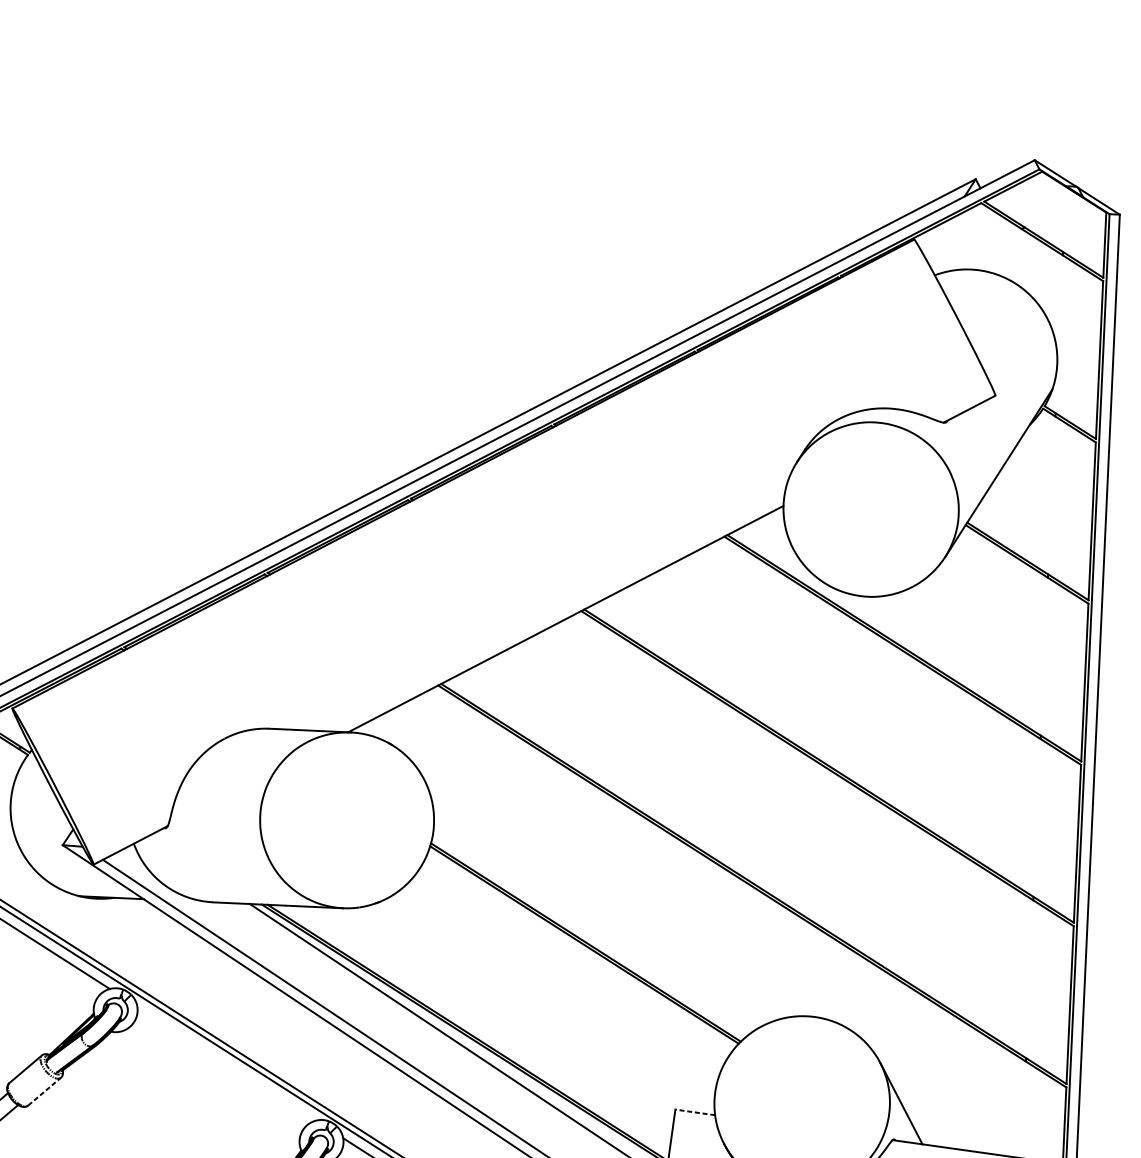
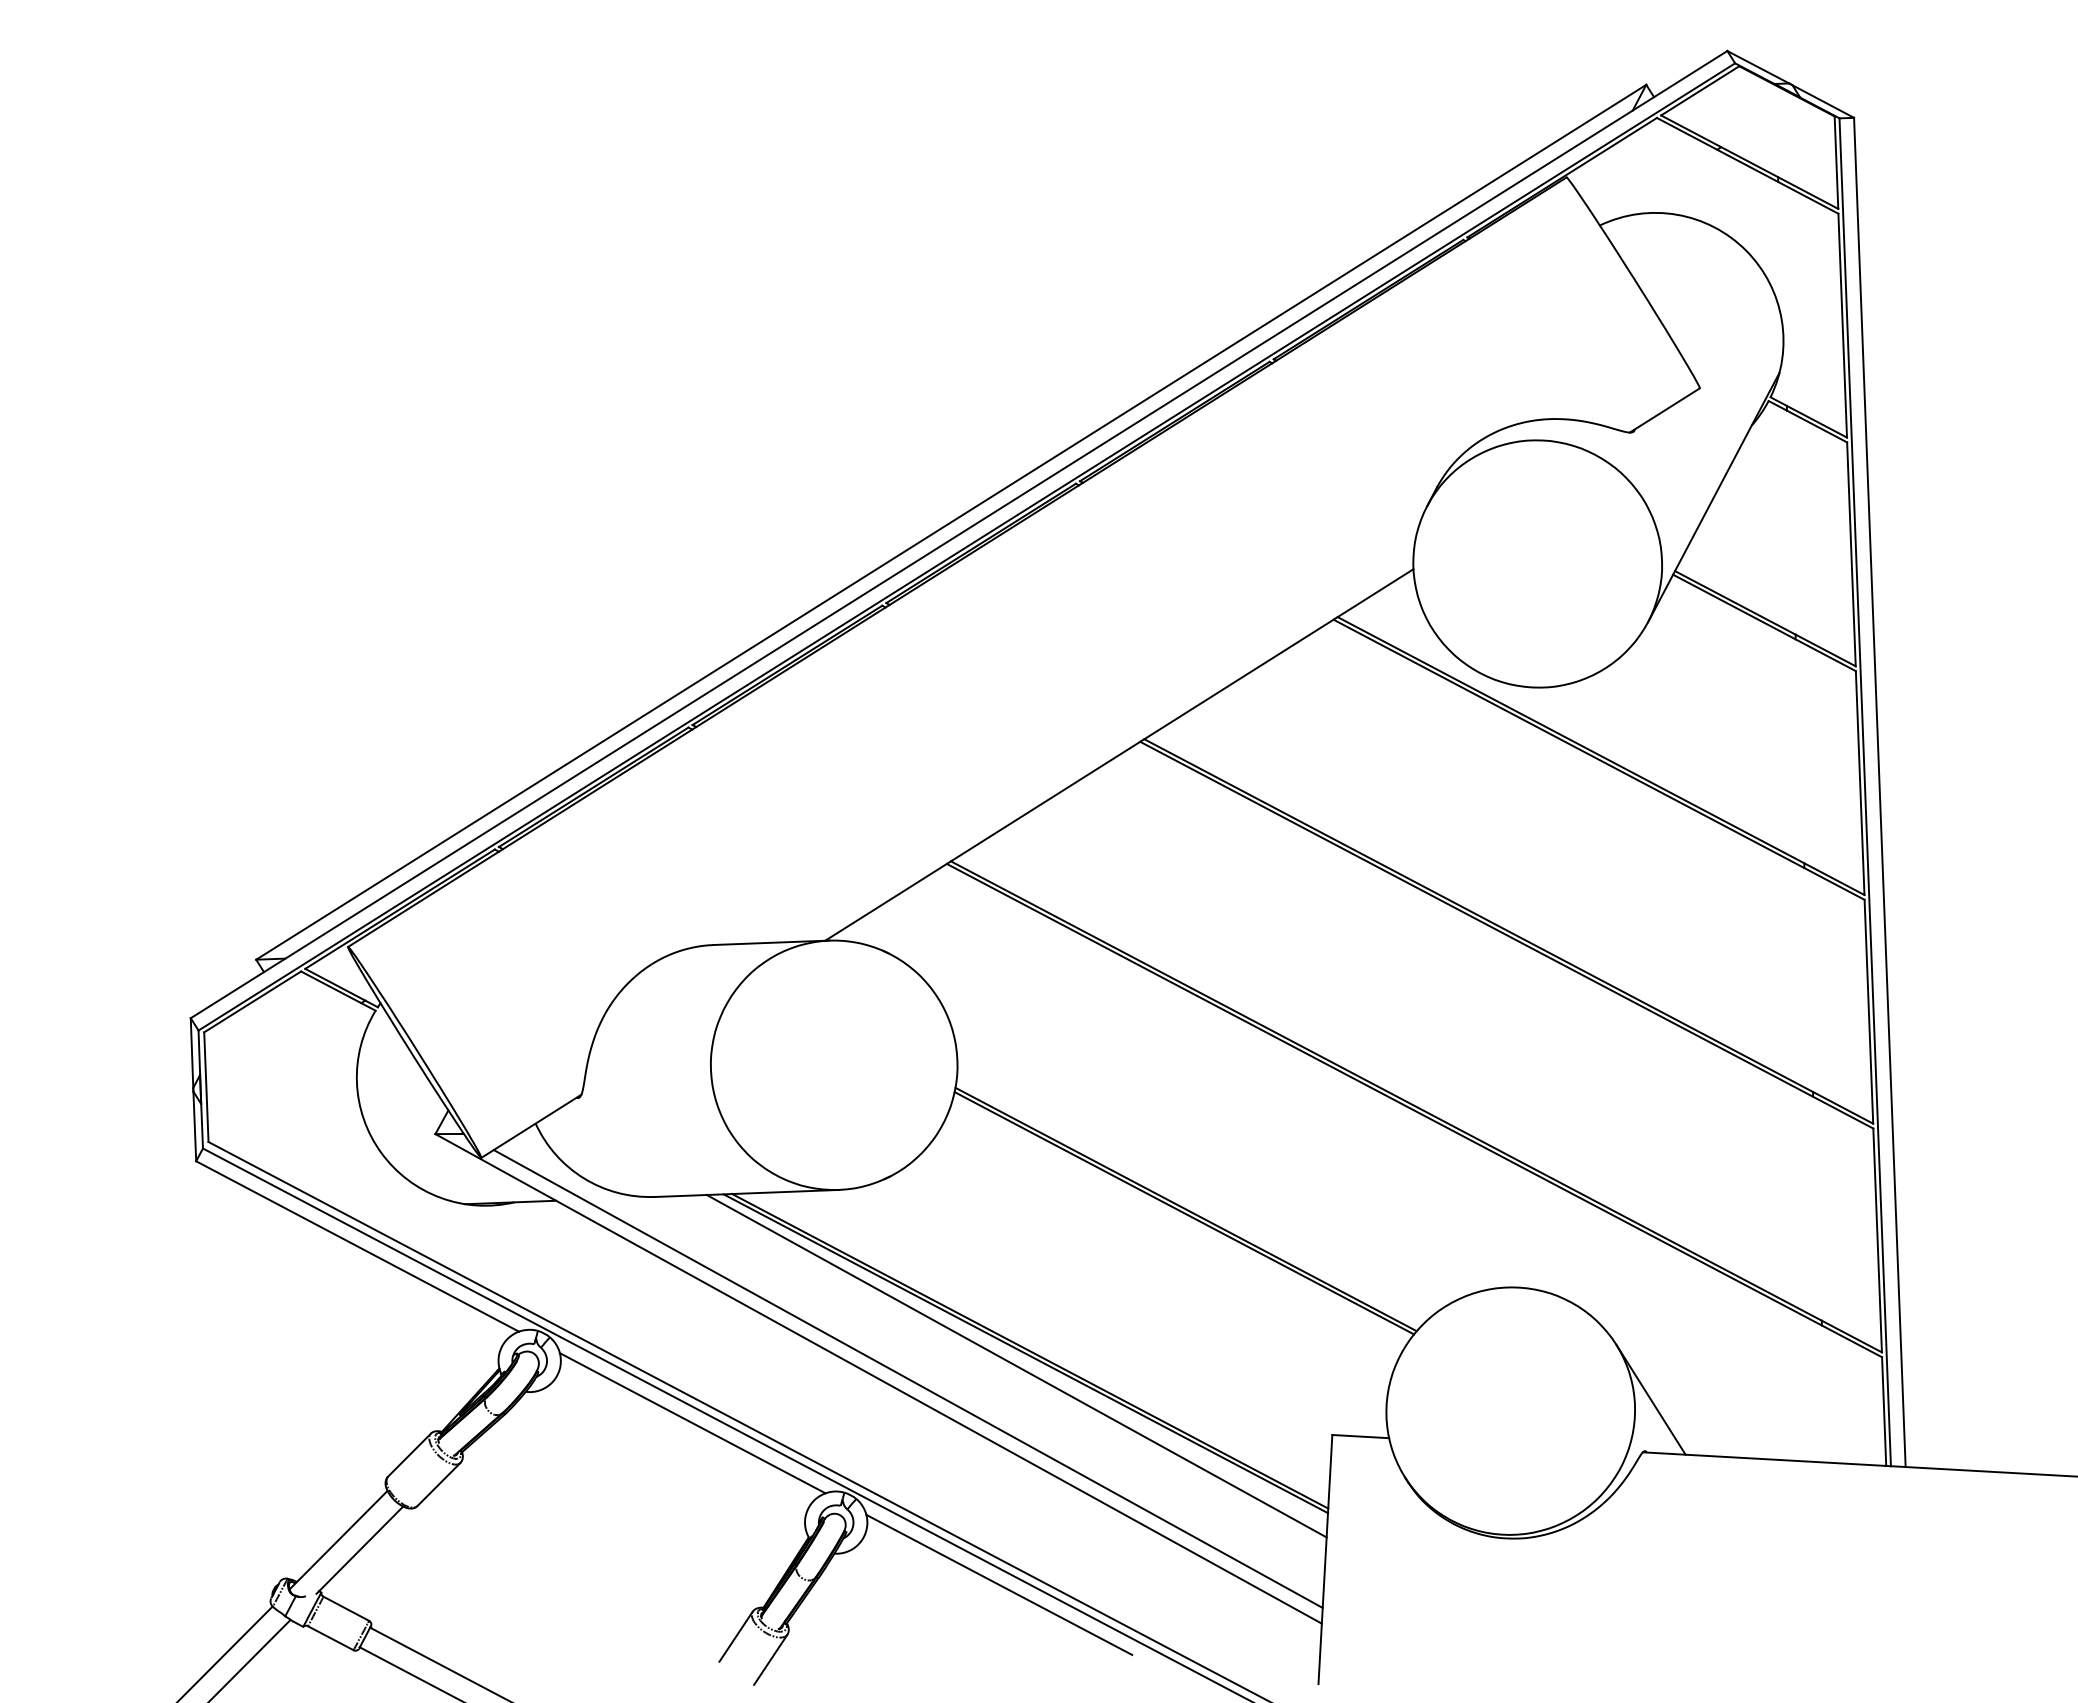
line: (226, 1063) -> (692, 1423), added
line: (44, 1091) -> (439, 1484), dashed -> solid
line: (695, 1112) -> (1360, 1436), dashed -> solid

